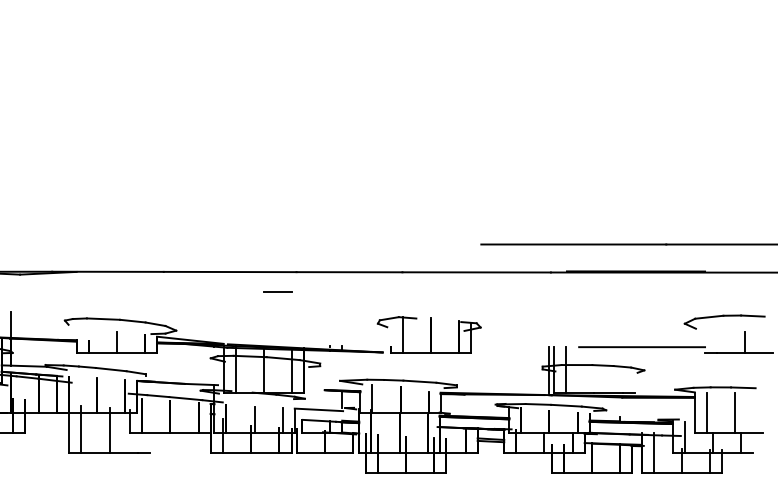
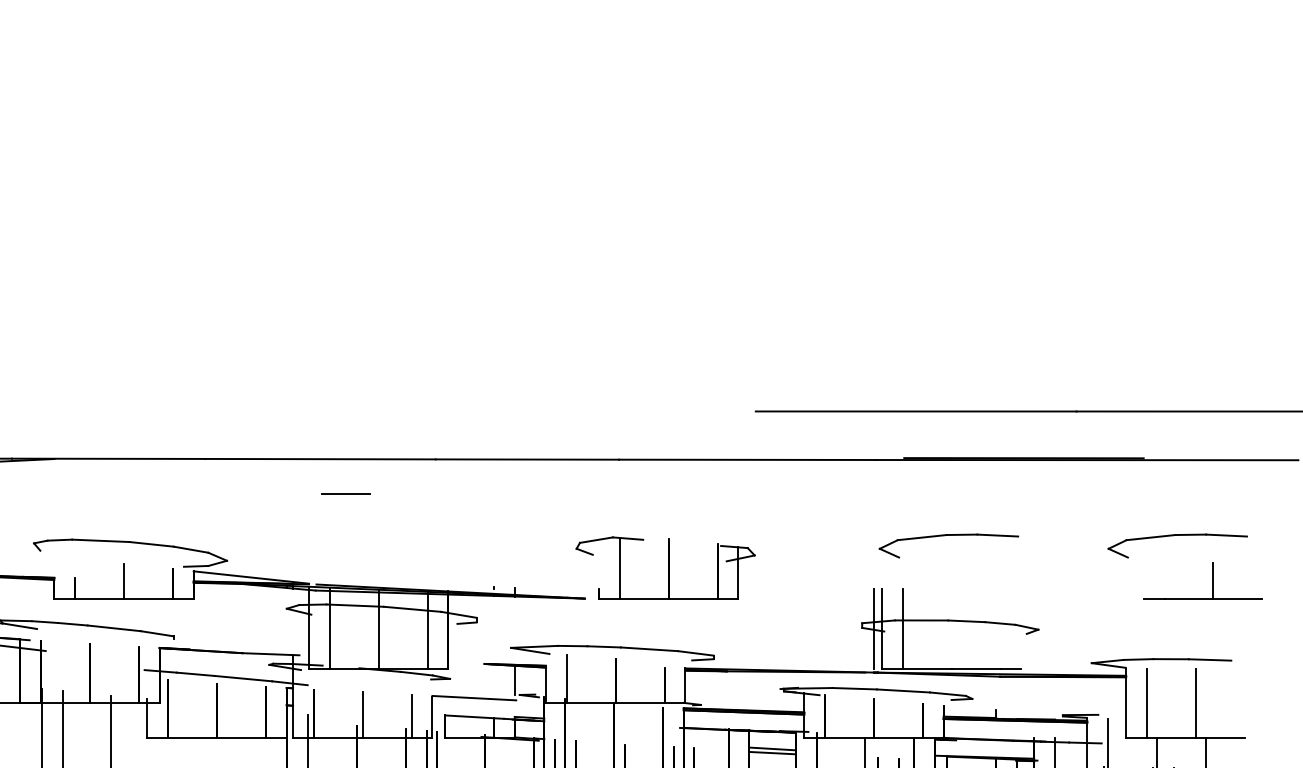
line: (277, 291) -> (345, 492), moved
part: (592, 321) -> (948, 544), added
line: (642, 347) -> (1035, 590), removed

